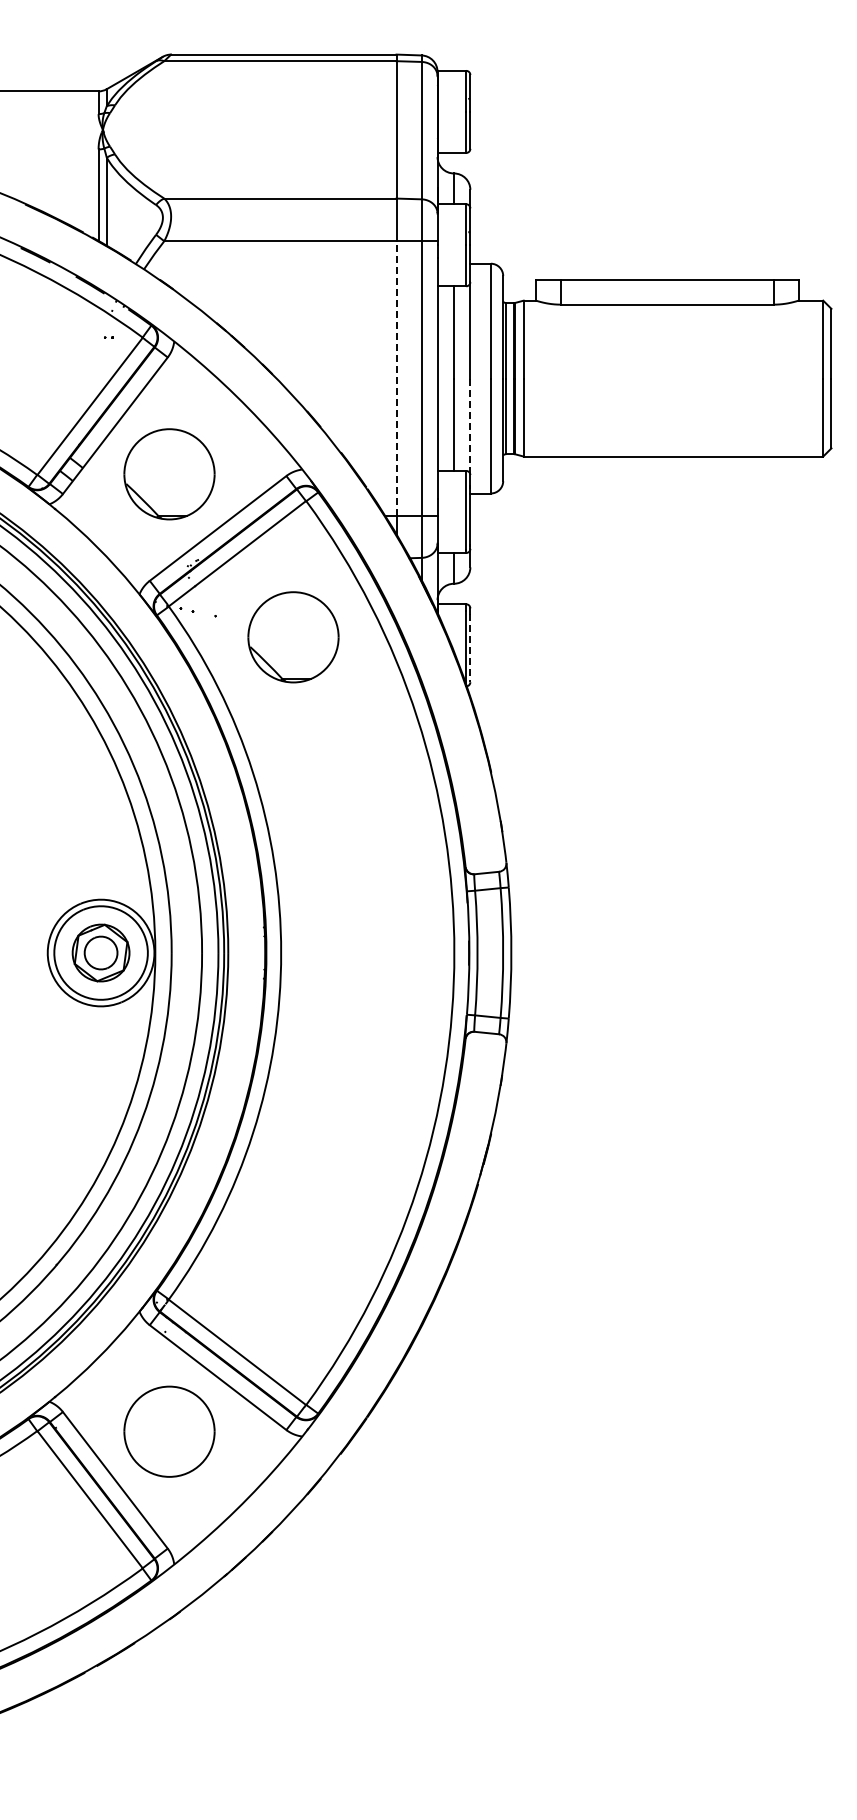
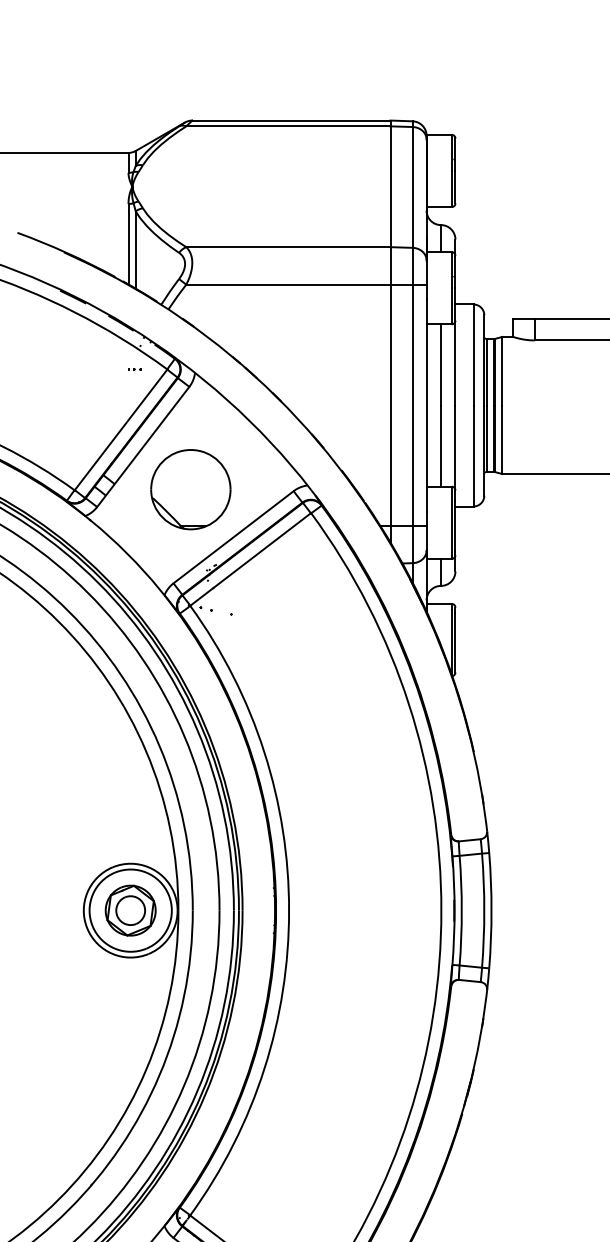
line: (396, 378) -> (390, 405), dashed -> solid
line: (470, 427) -> (455, 448), dashed -> solid
part: (293, 637) -> (299, 633), removed
line: (470, 648) -> (455, 642), dashed -> solid

